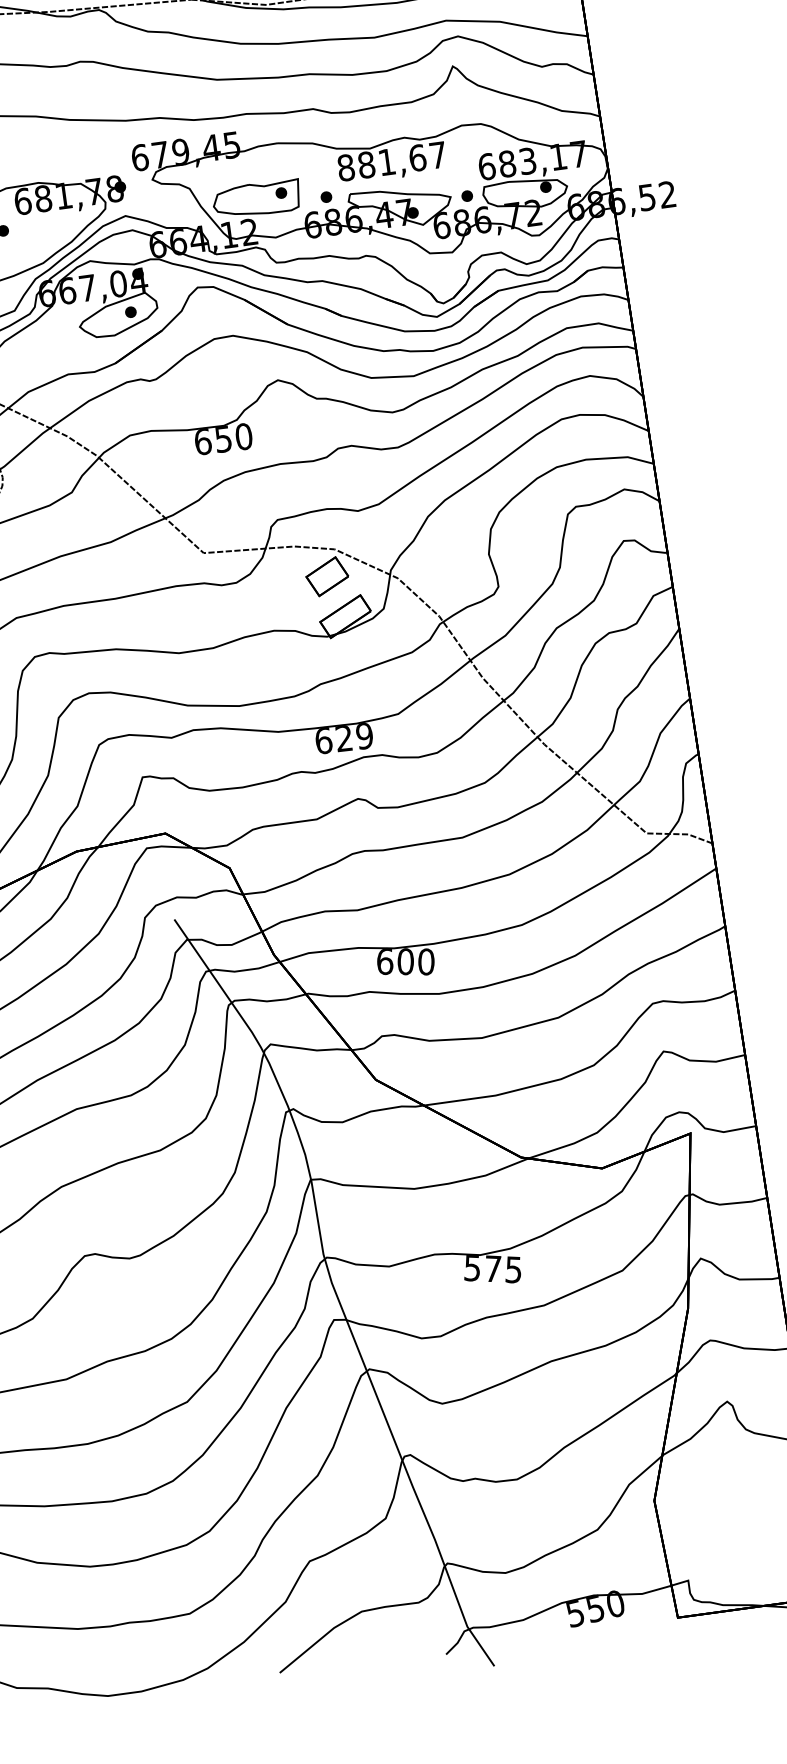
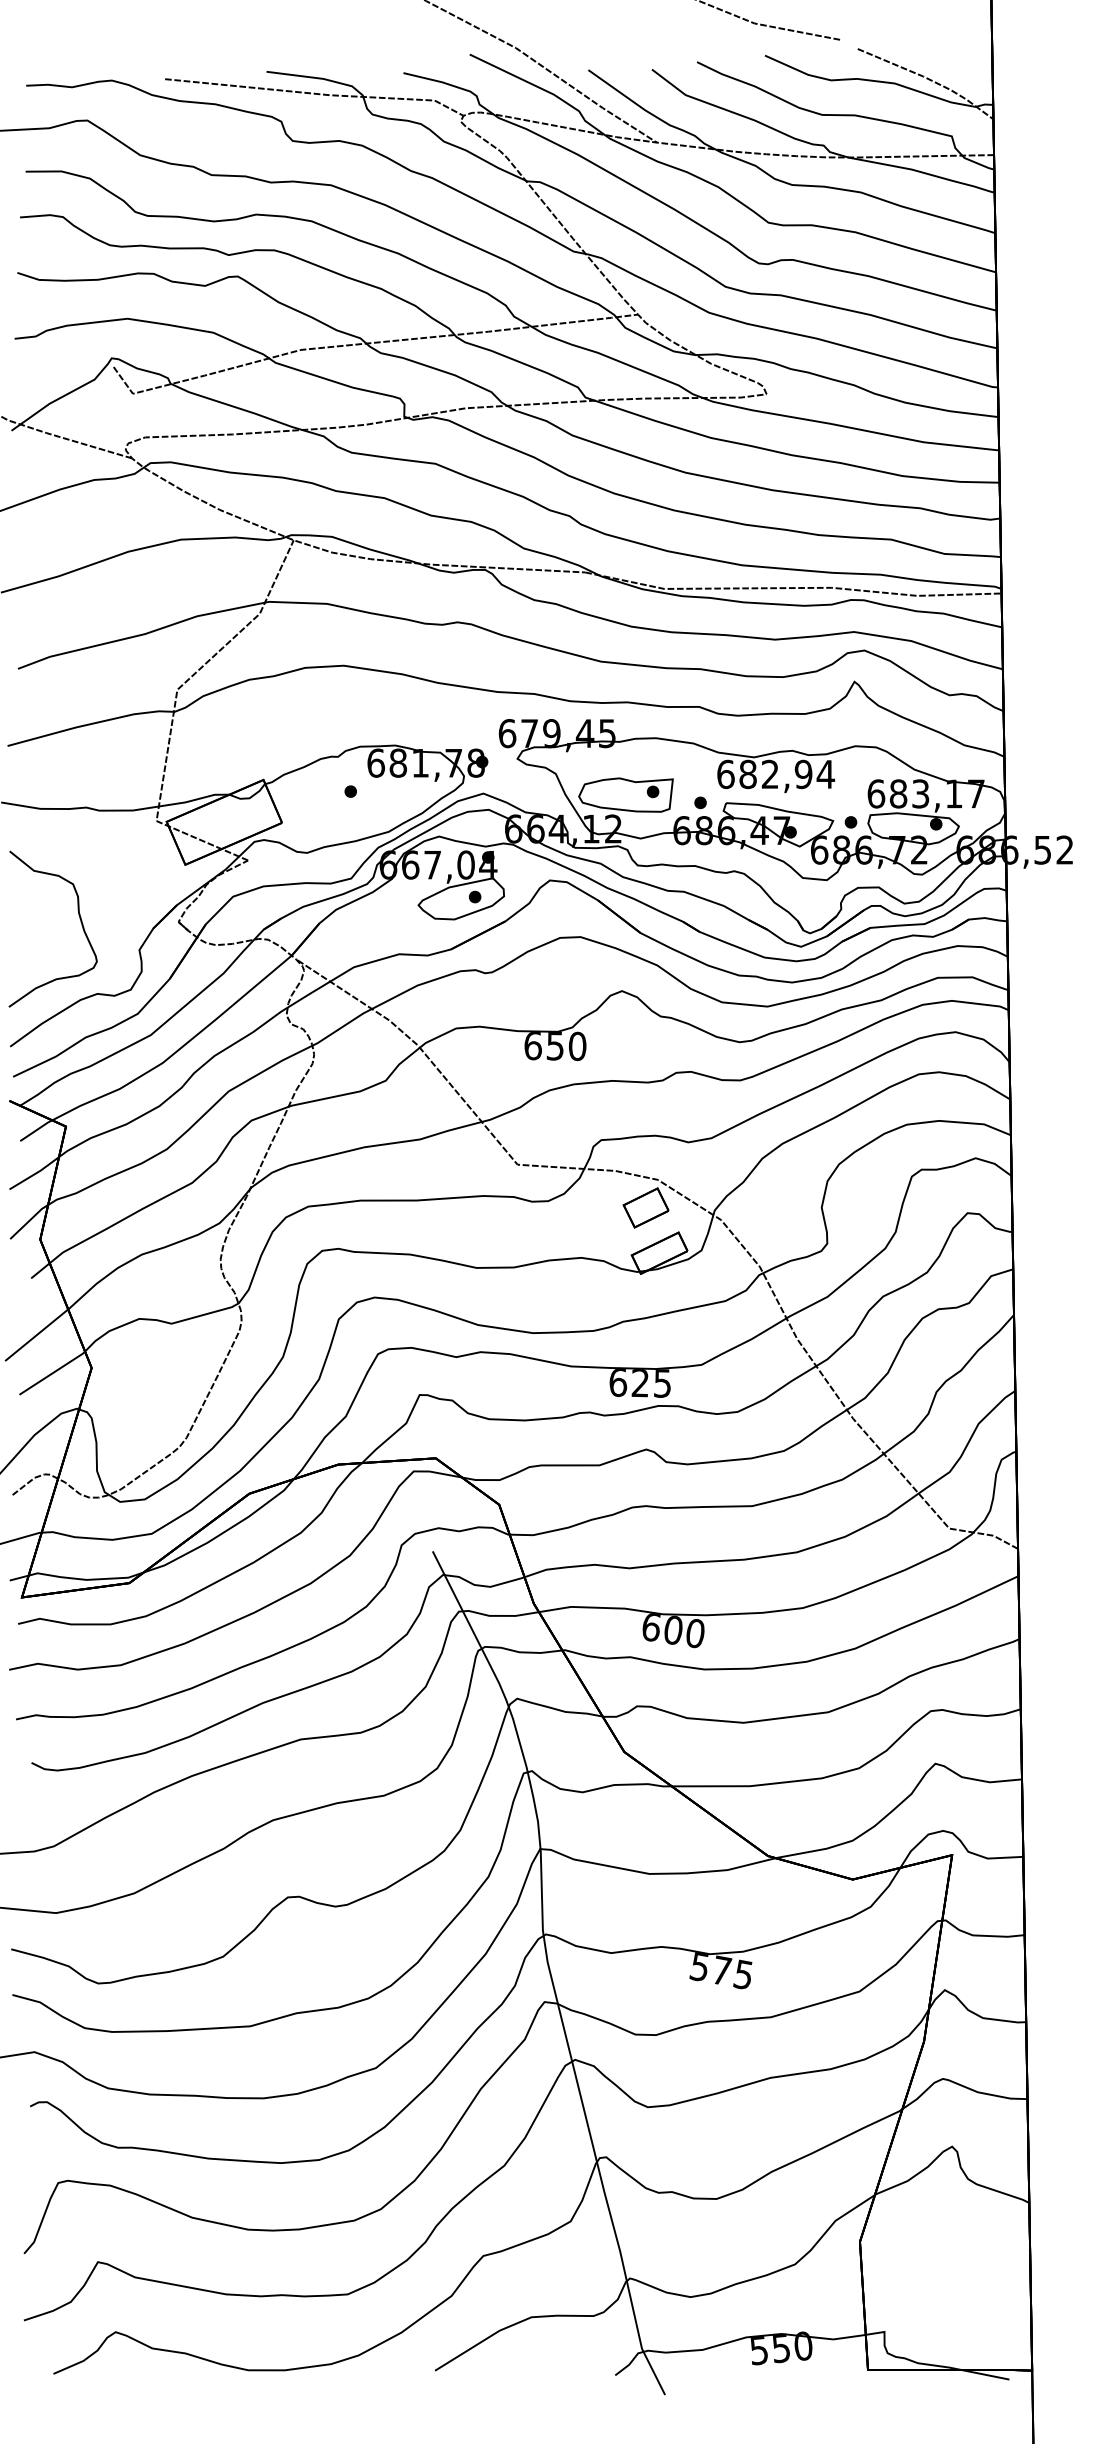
text: (392, 161) -> (776, 774), 881,67 -> 682,94
text: (364, 736) -> (662, 1383), 629 -> 625

